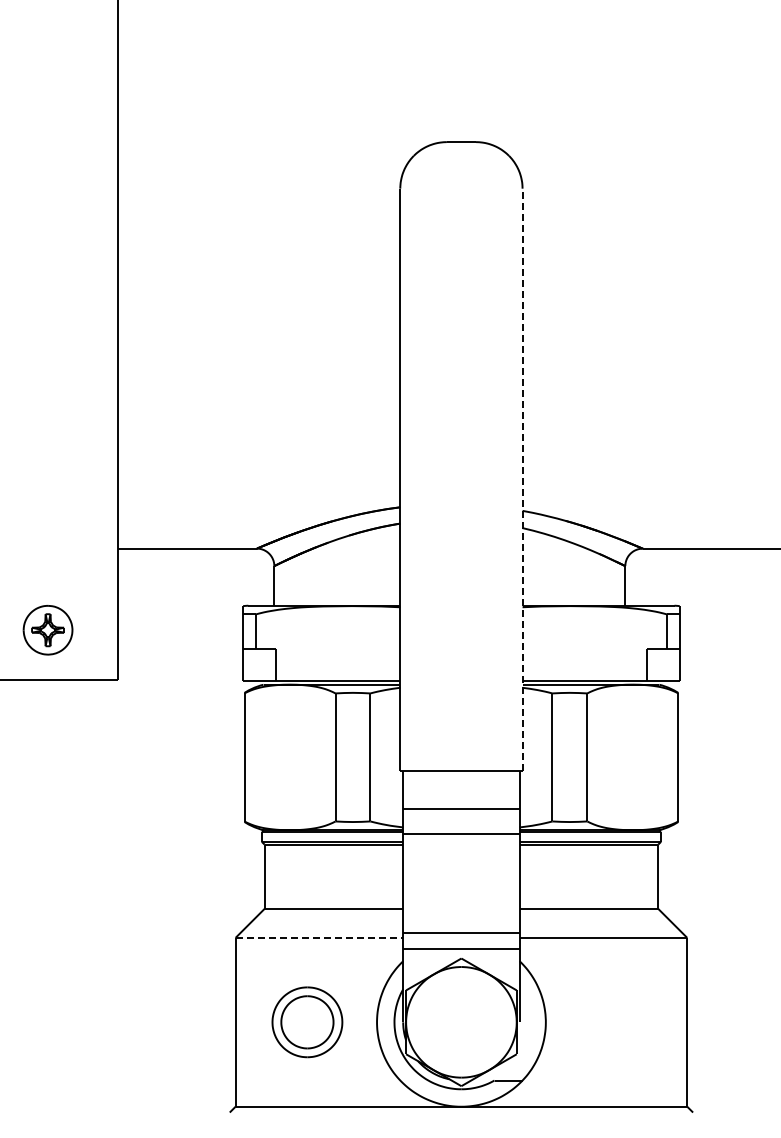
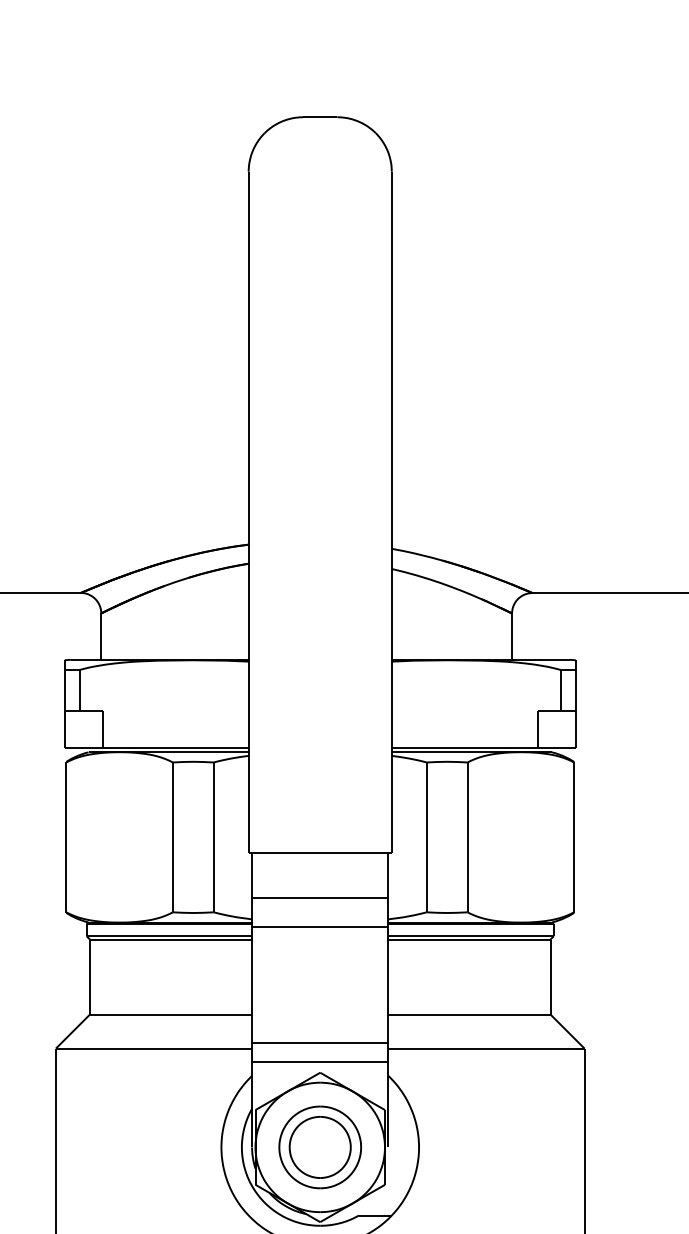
line: (522, 479) -> (391, 512), dashed -> solid
line: (319, 937) -> (154, 1048), dashed -> solid
part: (307, 1022) -> (320, 1147), moved

